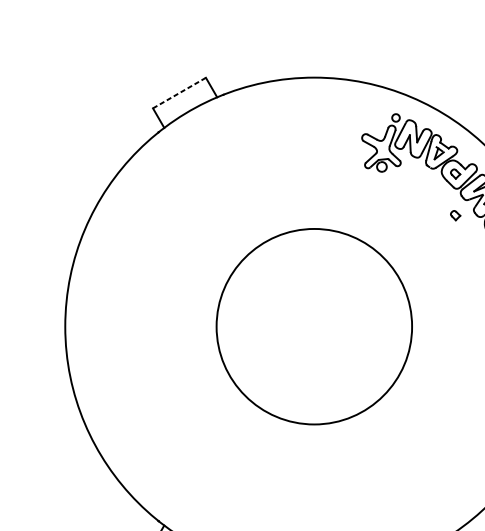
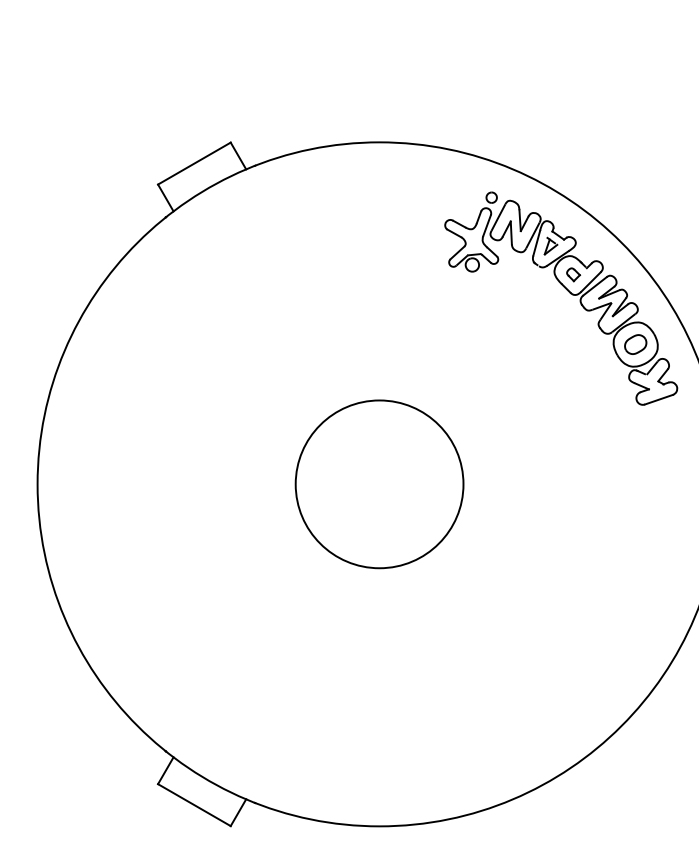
line: (179, 93) -> (194, 163), dashed -> solid
part: (455, 215) -> (573, 331), removed
circle: (314, 326) -> (379, 484), size x0.62

